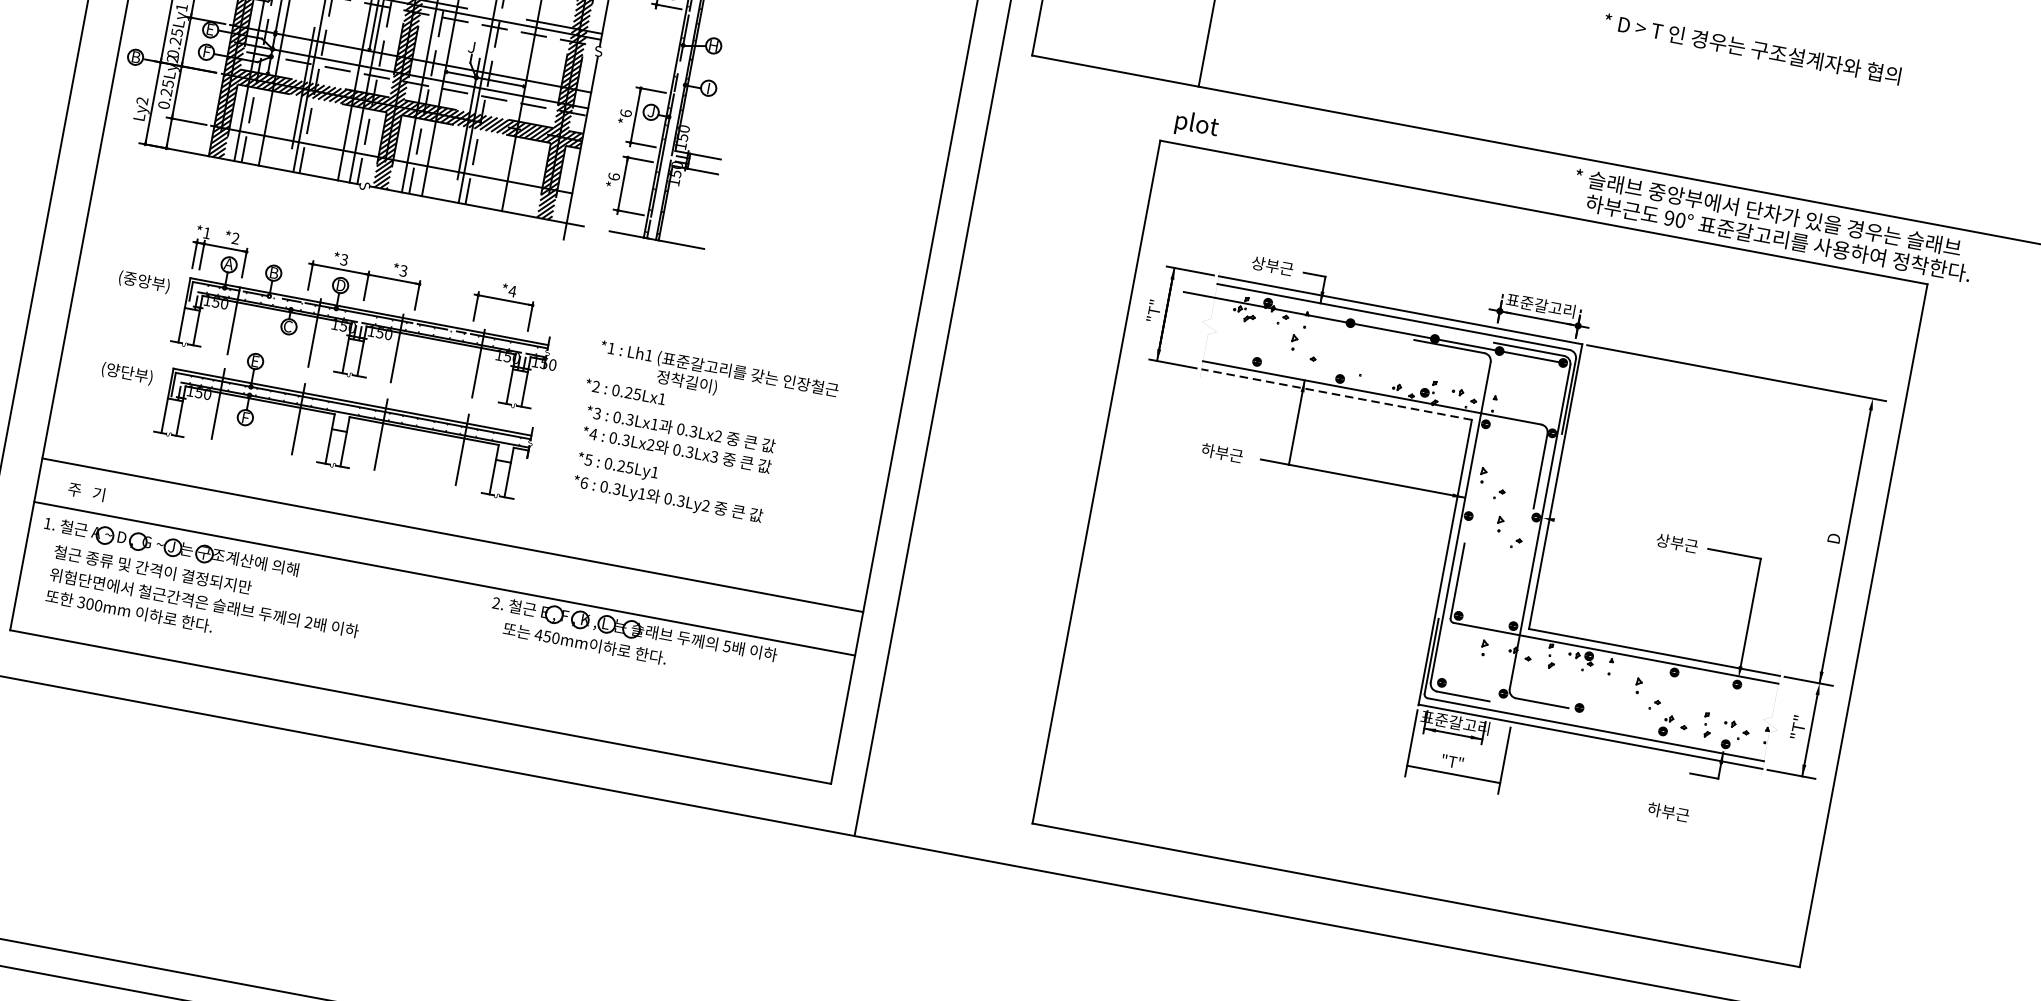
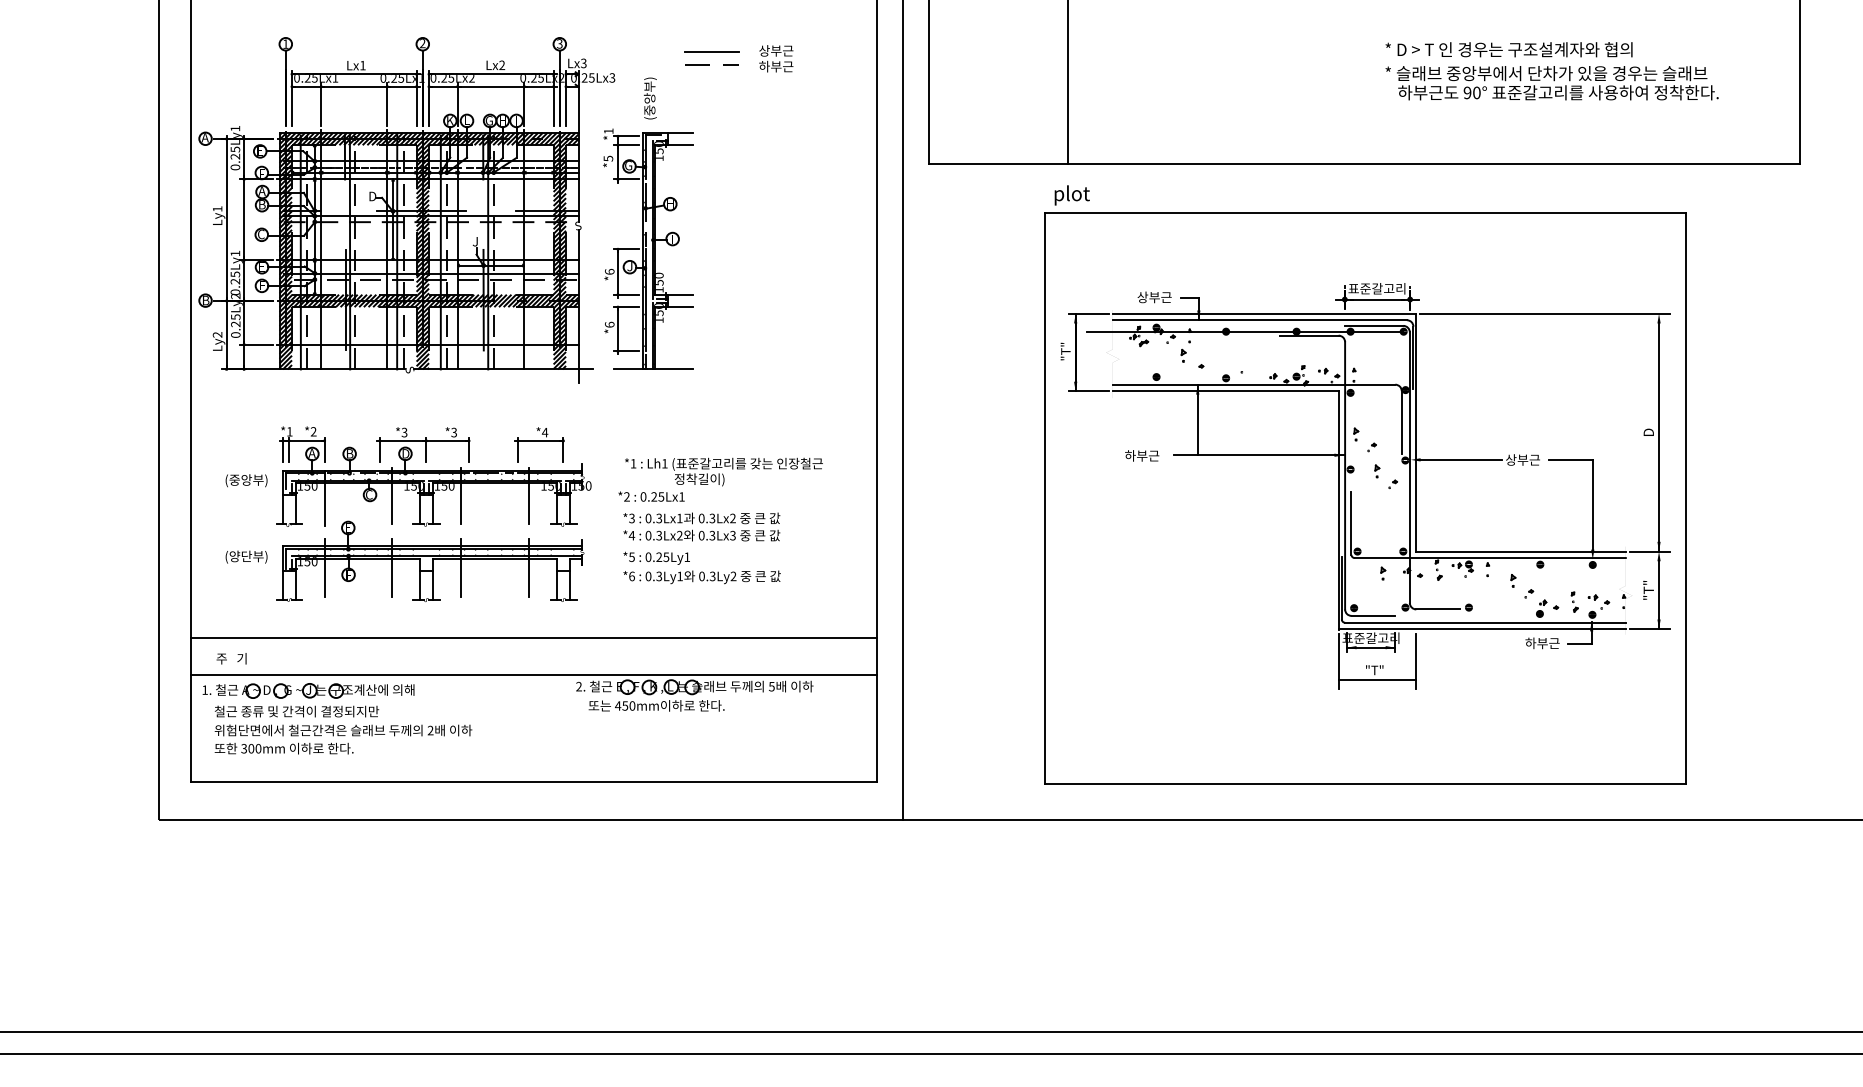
text: (1772, 225) -> (1551, 83), moved
line: (1336, 394) -> (1225, 391), dashed -> solid
line: (1601, 528) -> (1459, 459), added
text: (1668, 812) -> (1542, 643), moved

